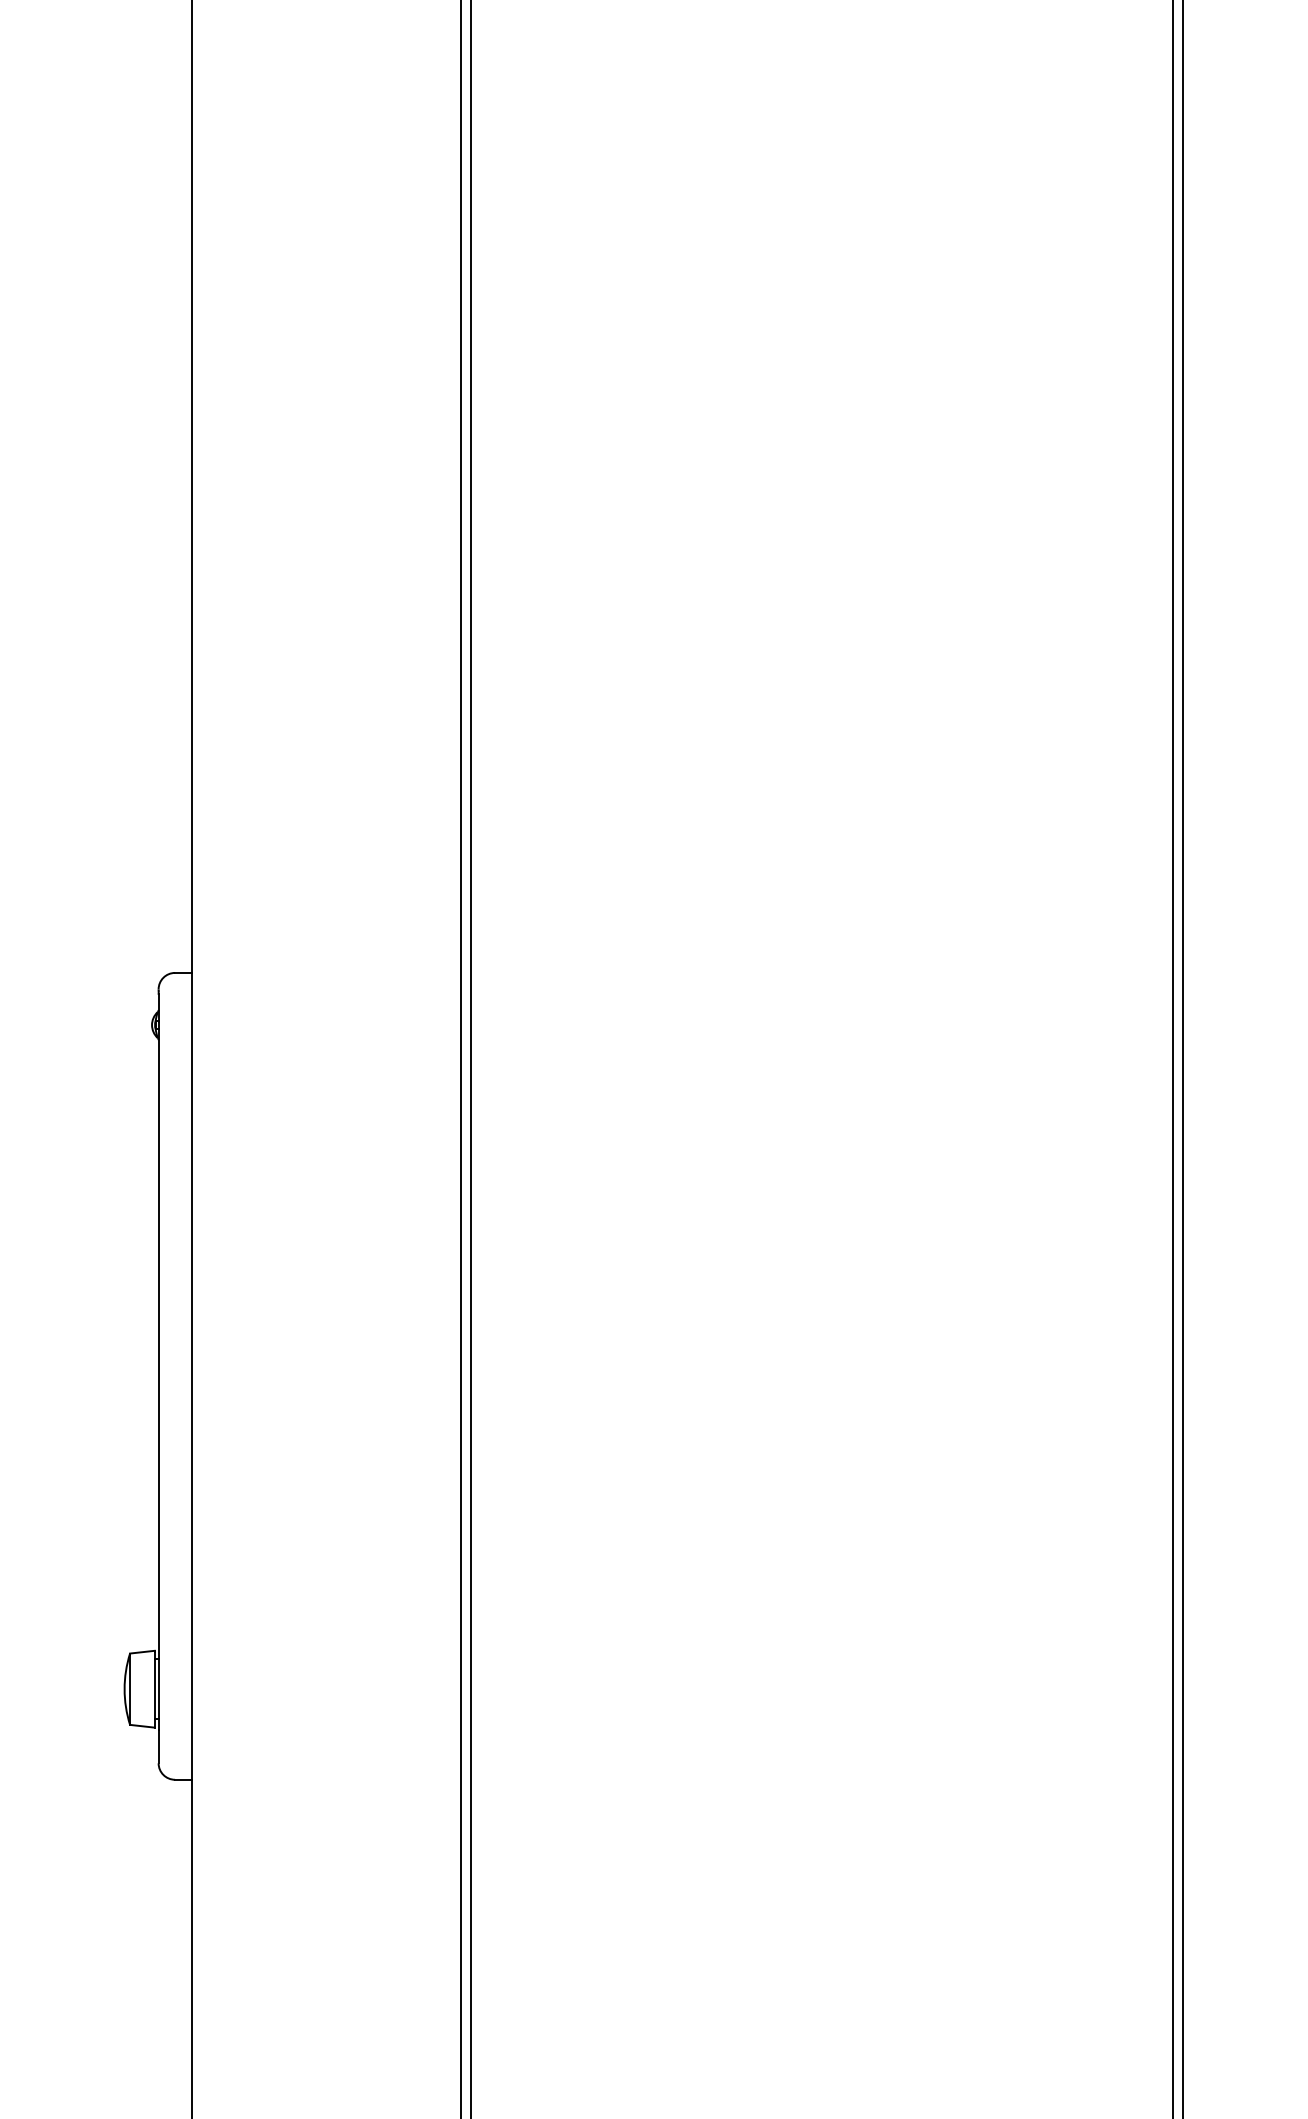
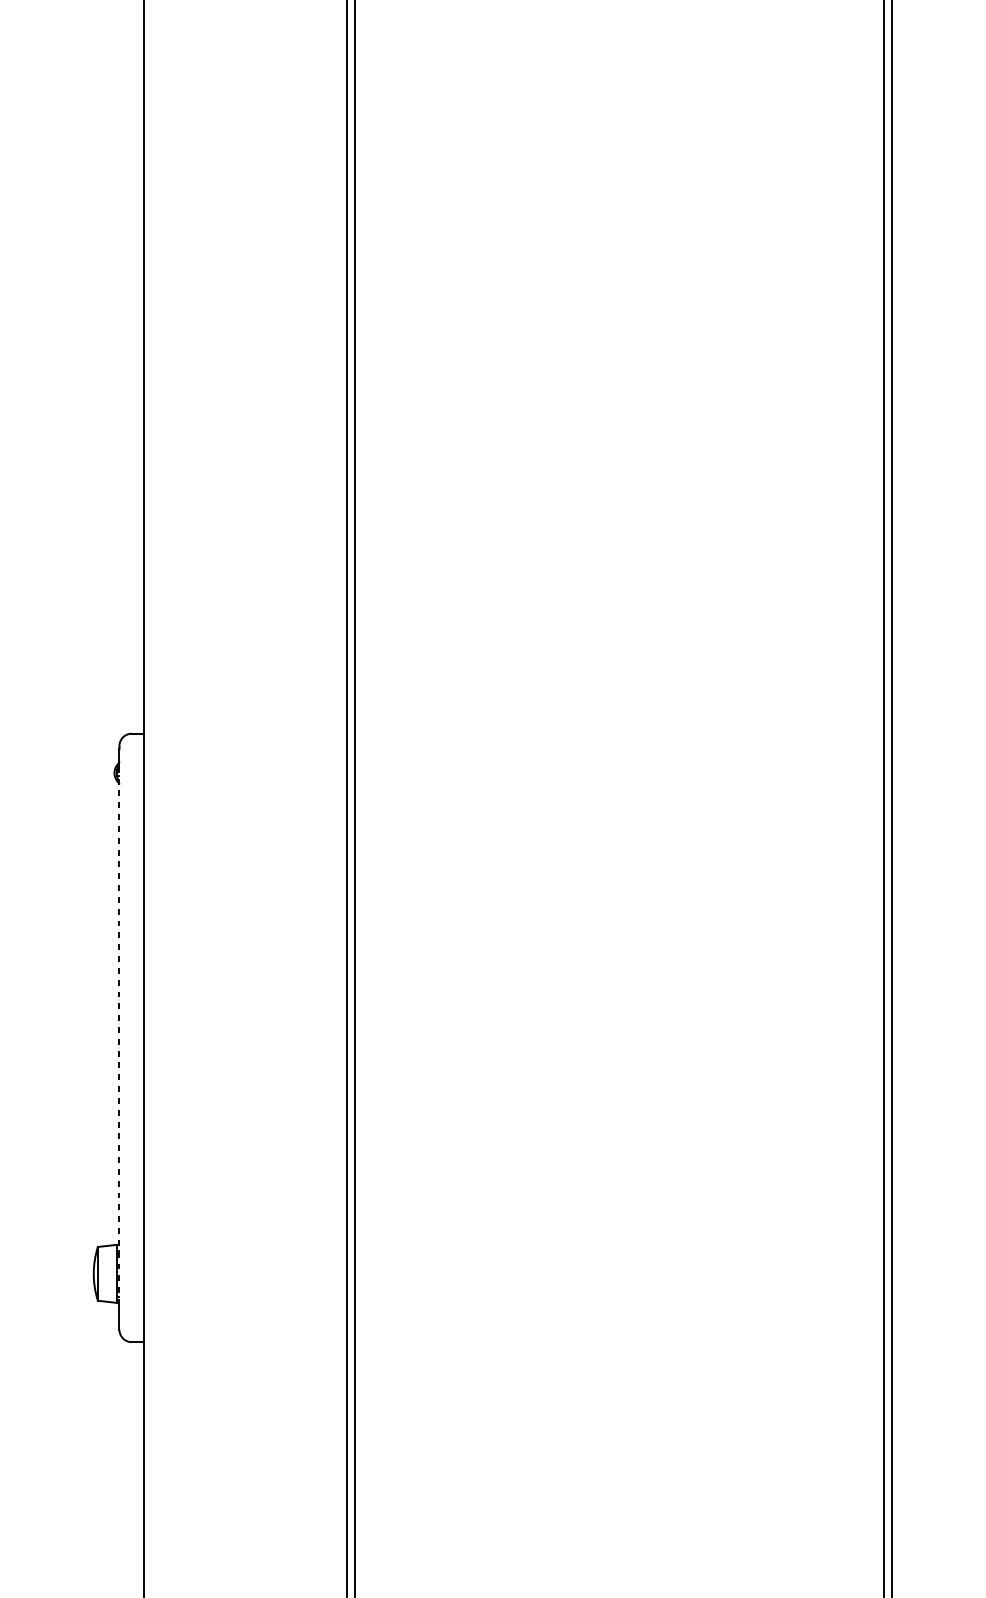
line: (158, 1375) -> (119, 1037), solid -> dashed

